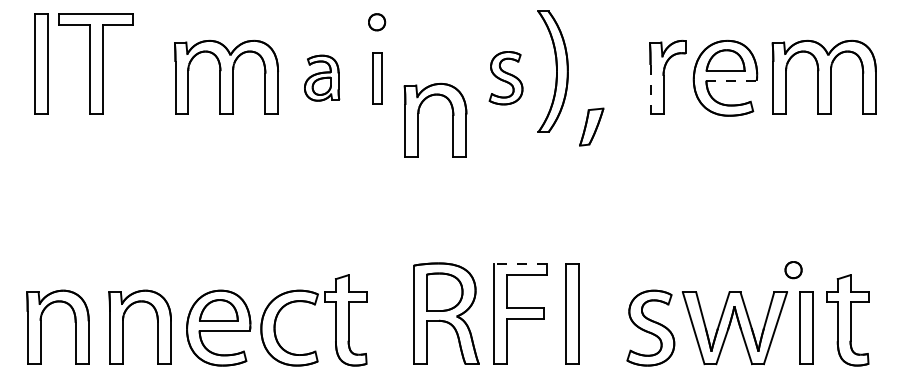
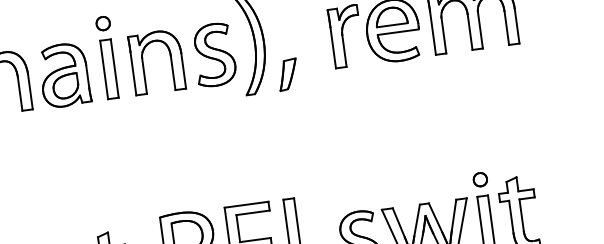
part: (321, 77) -> (64, 74), size x1.67
part: (505, 77) -> (213, 54), size x1.43
part: (377, 78) -> (109, 69), size x1.43
line: (732, 80) -> (398, 31), dashed -> solid
line: (650, 89) -> (333, 48), dashed -> solid
part: (418, 119) -> (142, 63), moved
part: (591, 126) -> (287, 74), moved
line: (520, 264) -> (246, 204), dashed -> solid
part: (793, 270) -> (480, 180), moved

